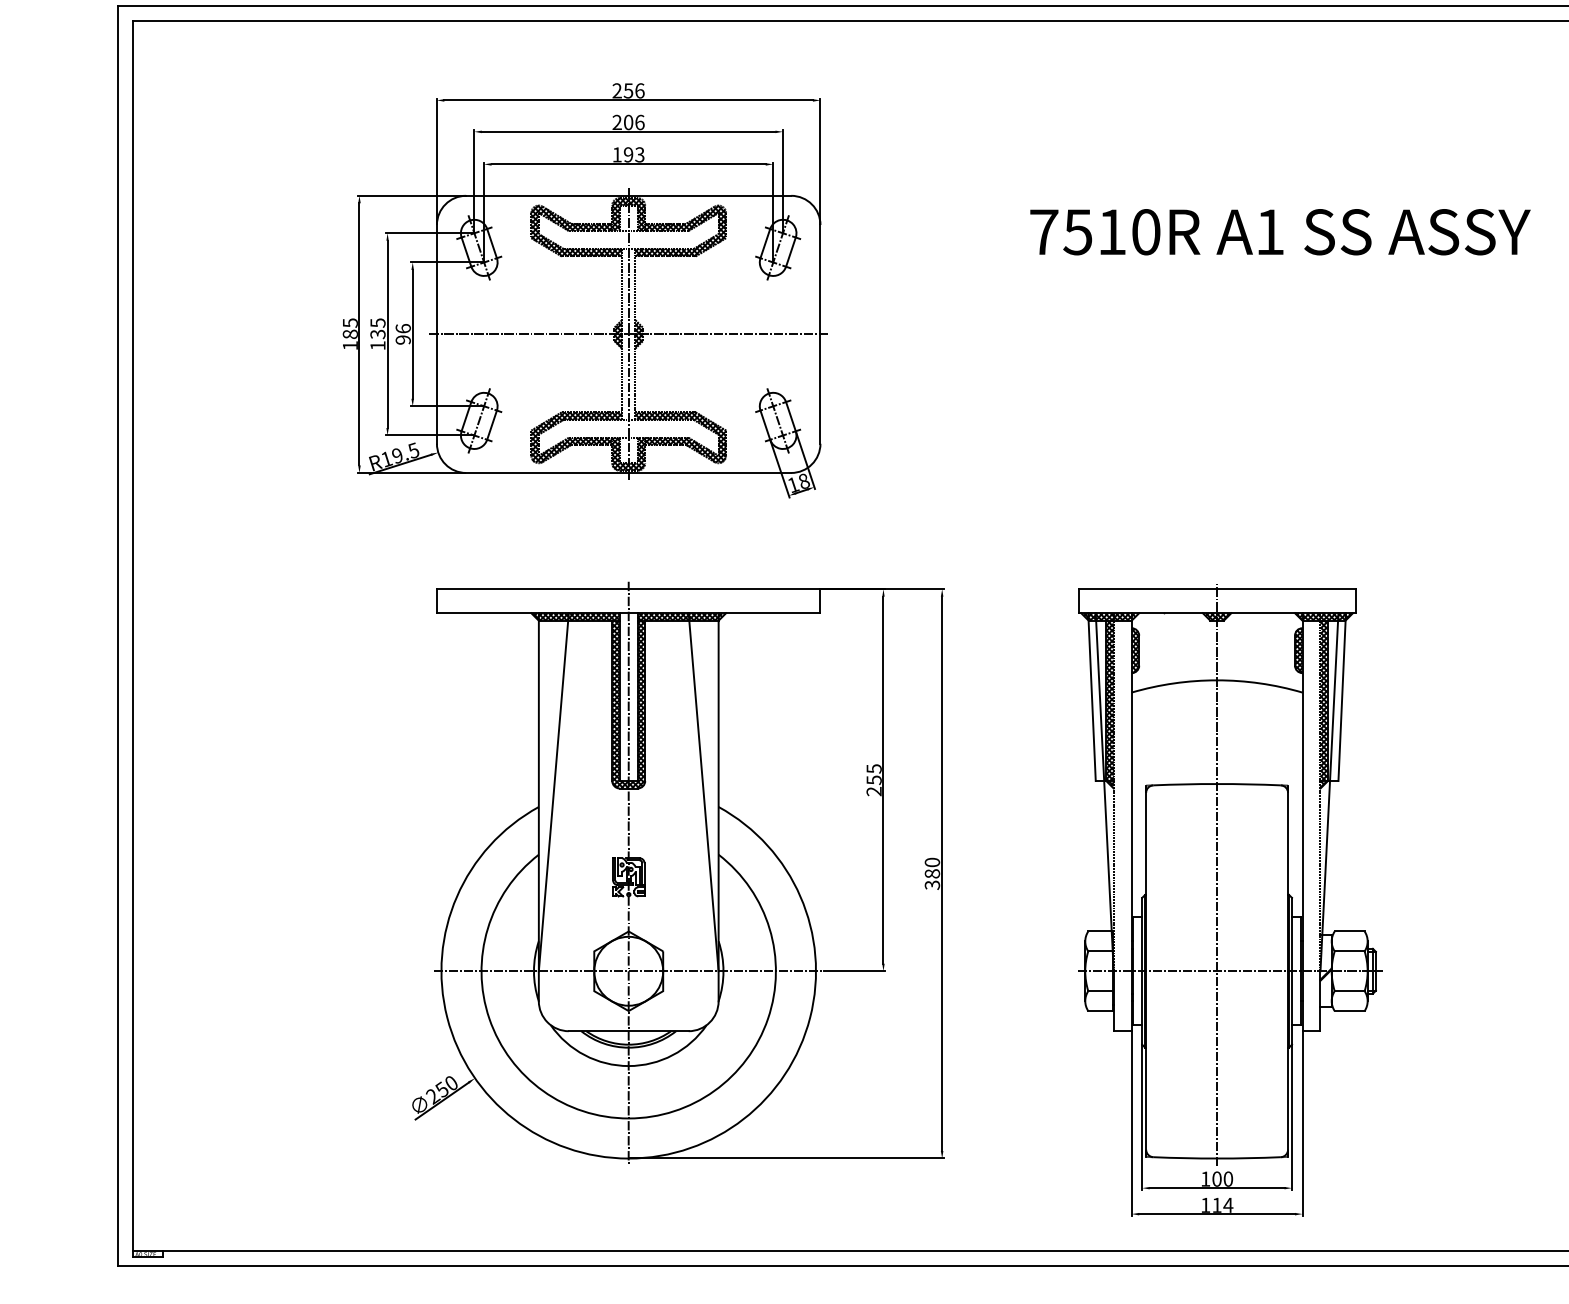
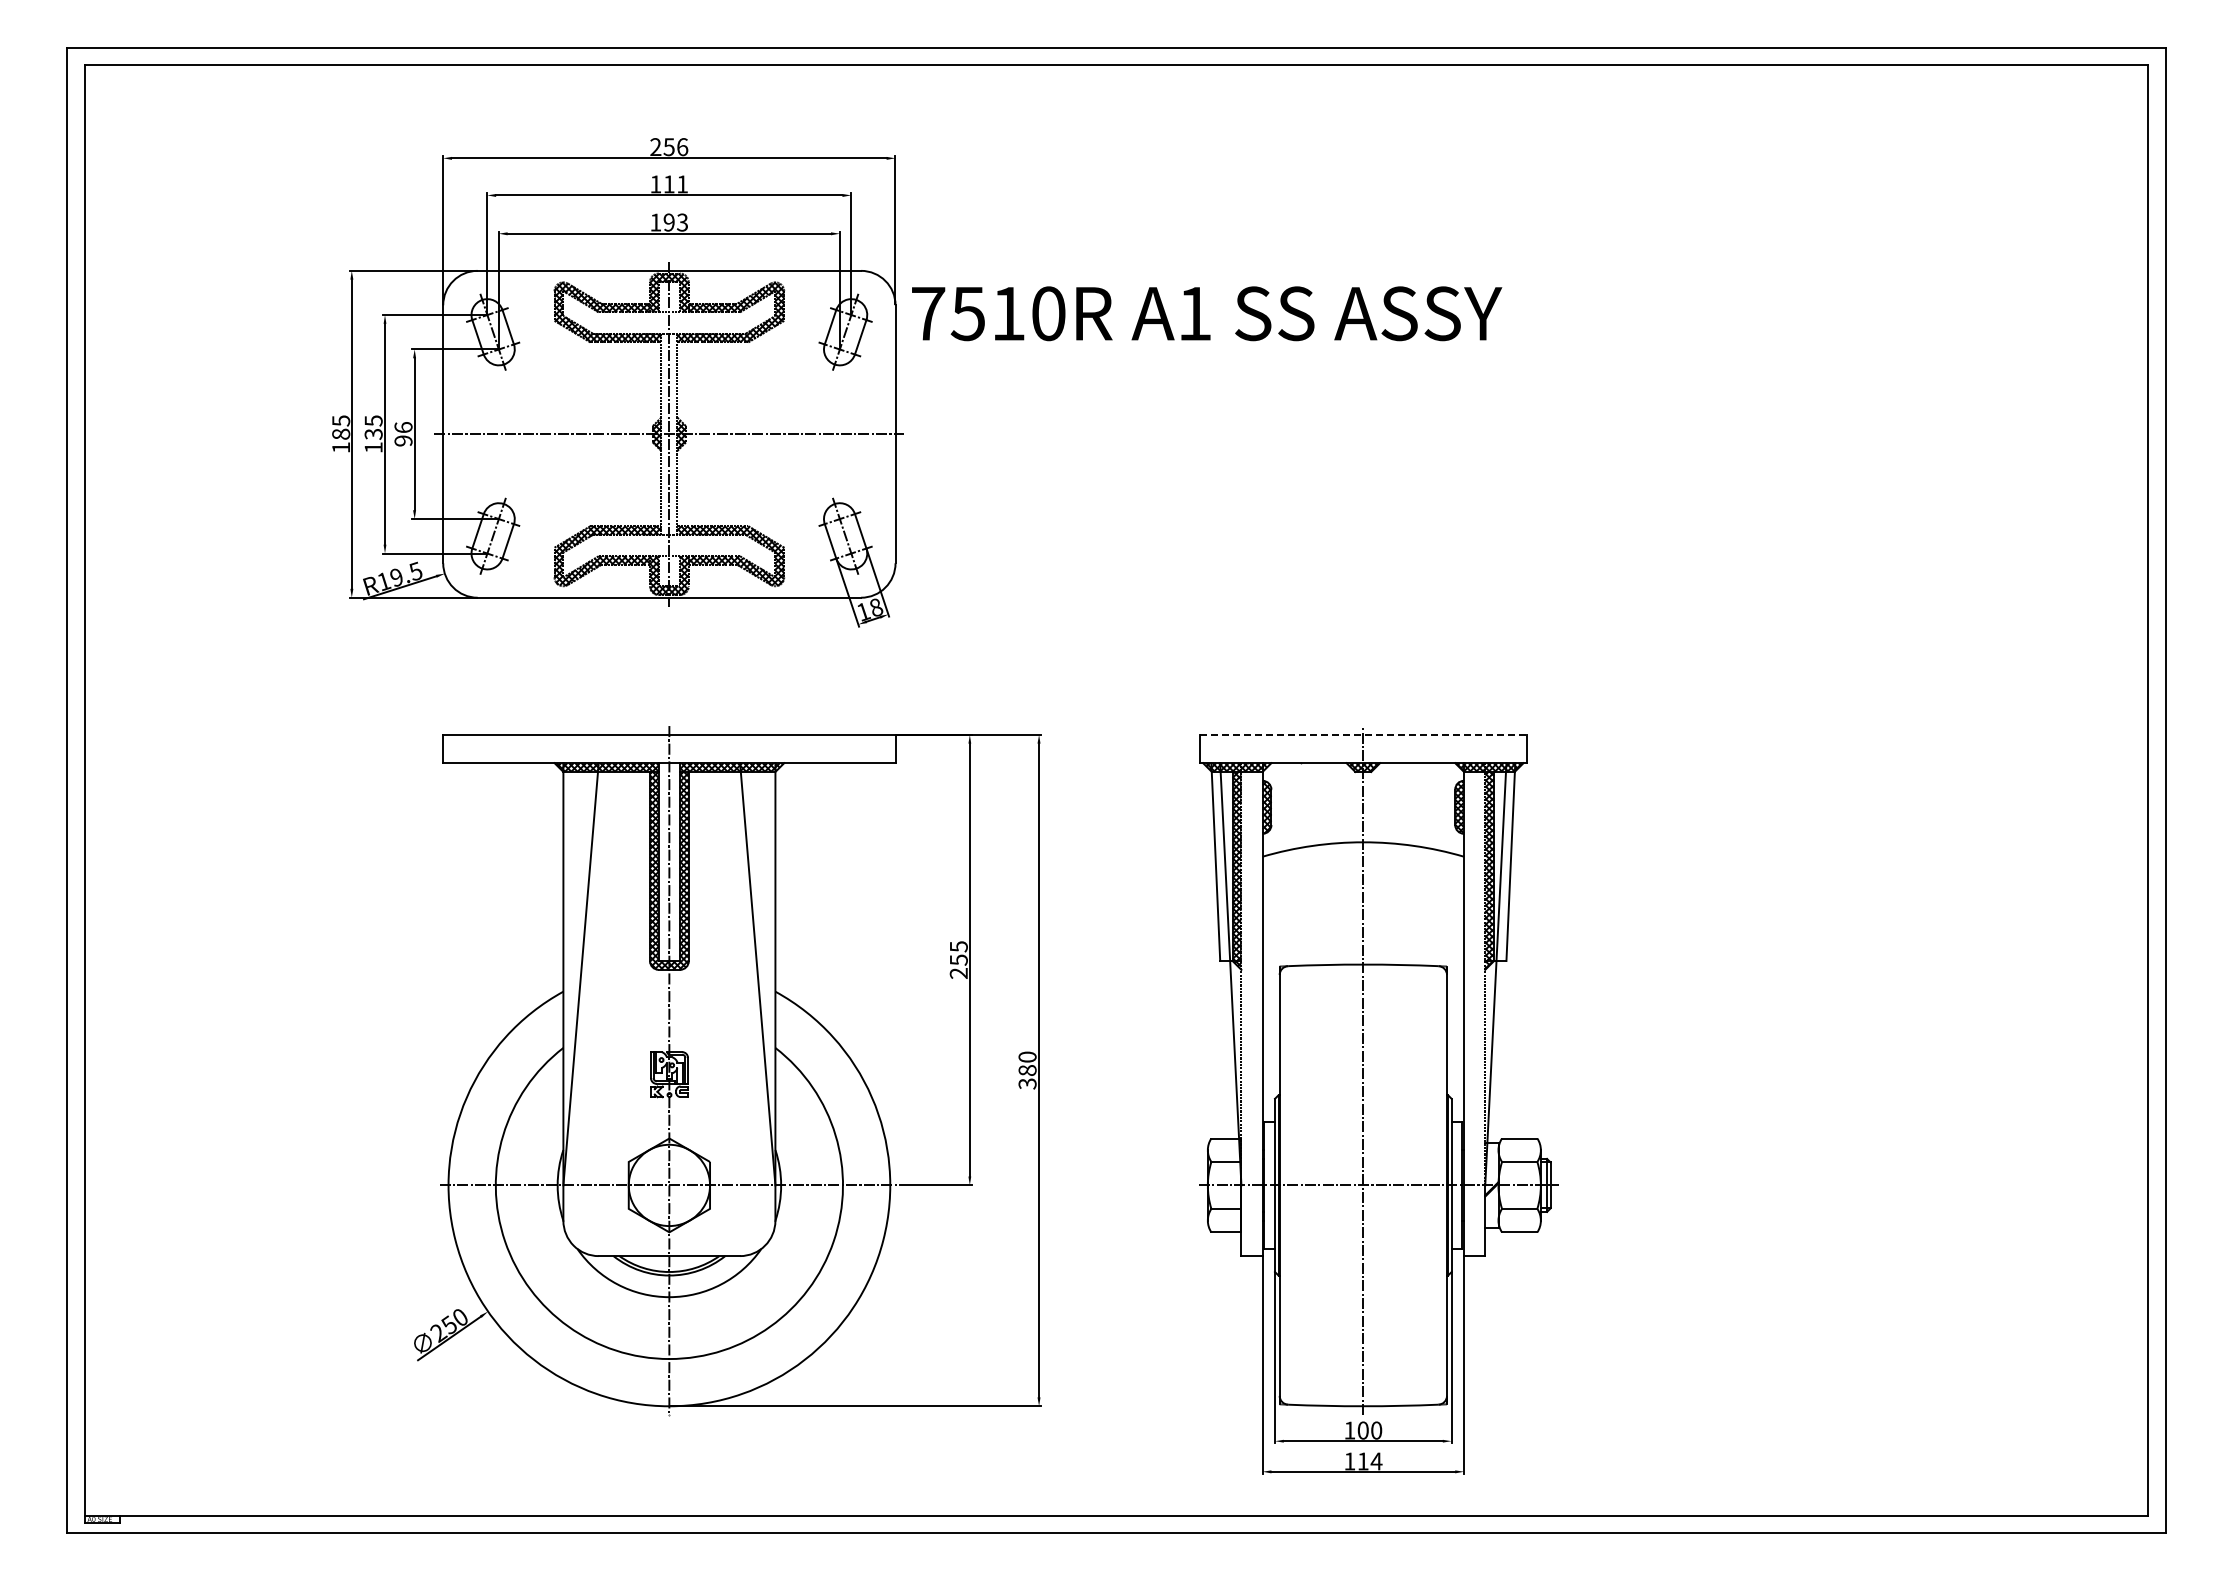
text: (628, 122) -> (669, 184), 206 -> 111
text: (1280, 231) -> (1207, 313), moved
line: (1217, 588) -> (1363, 734), solid -> dashed

